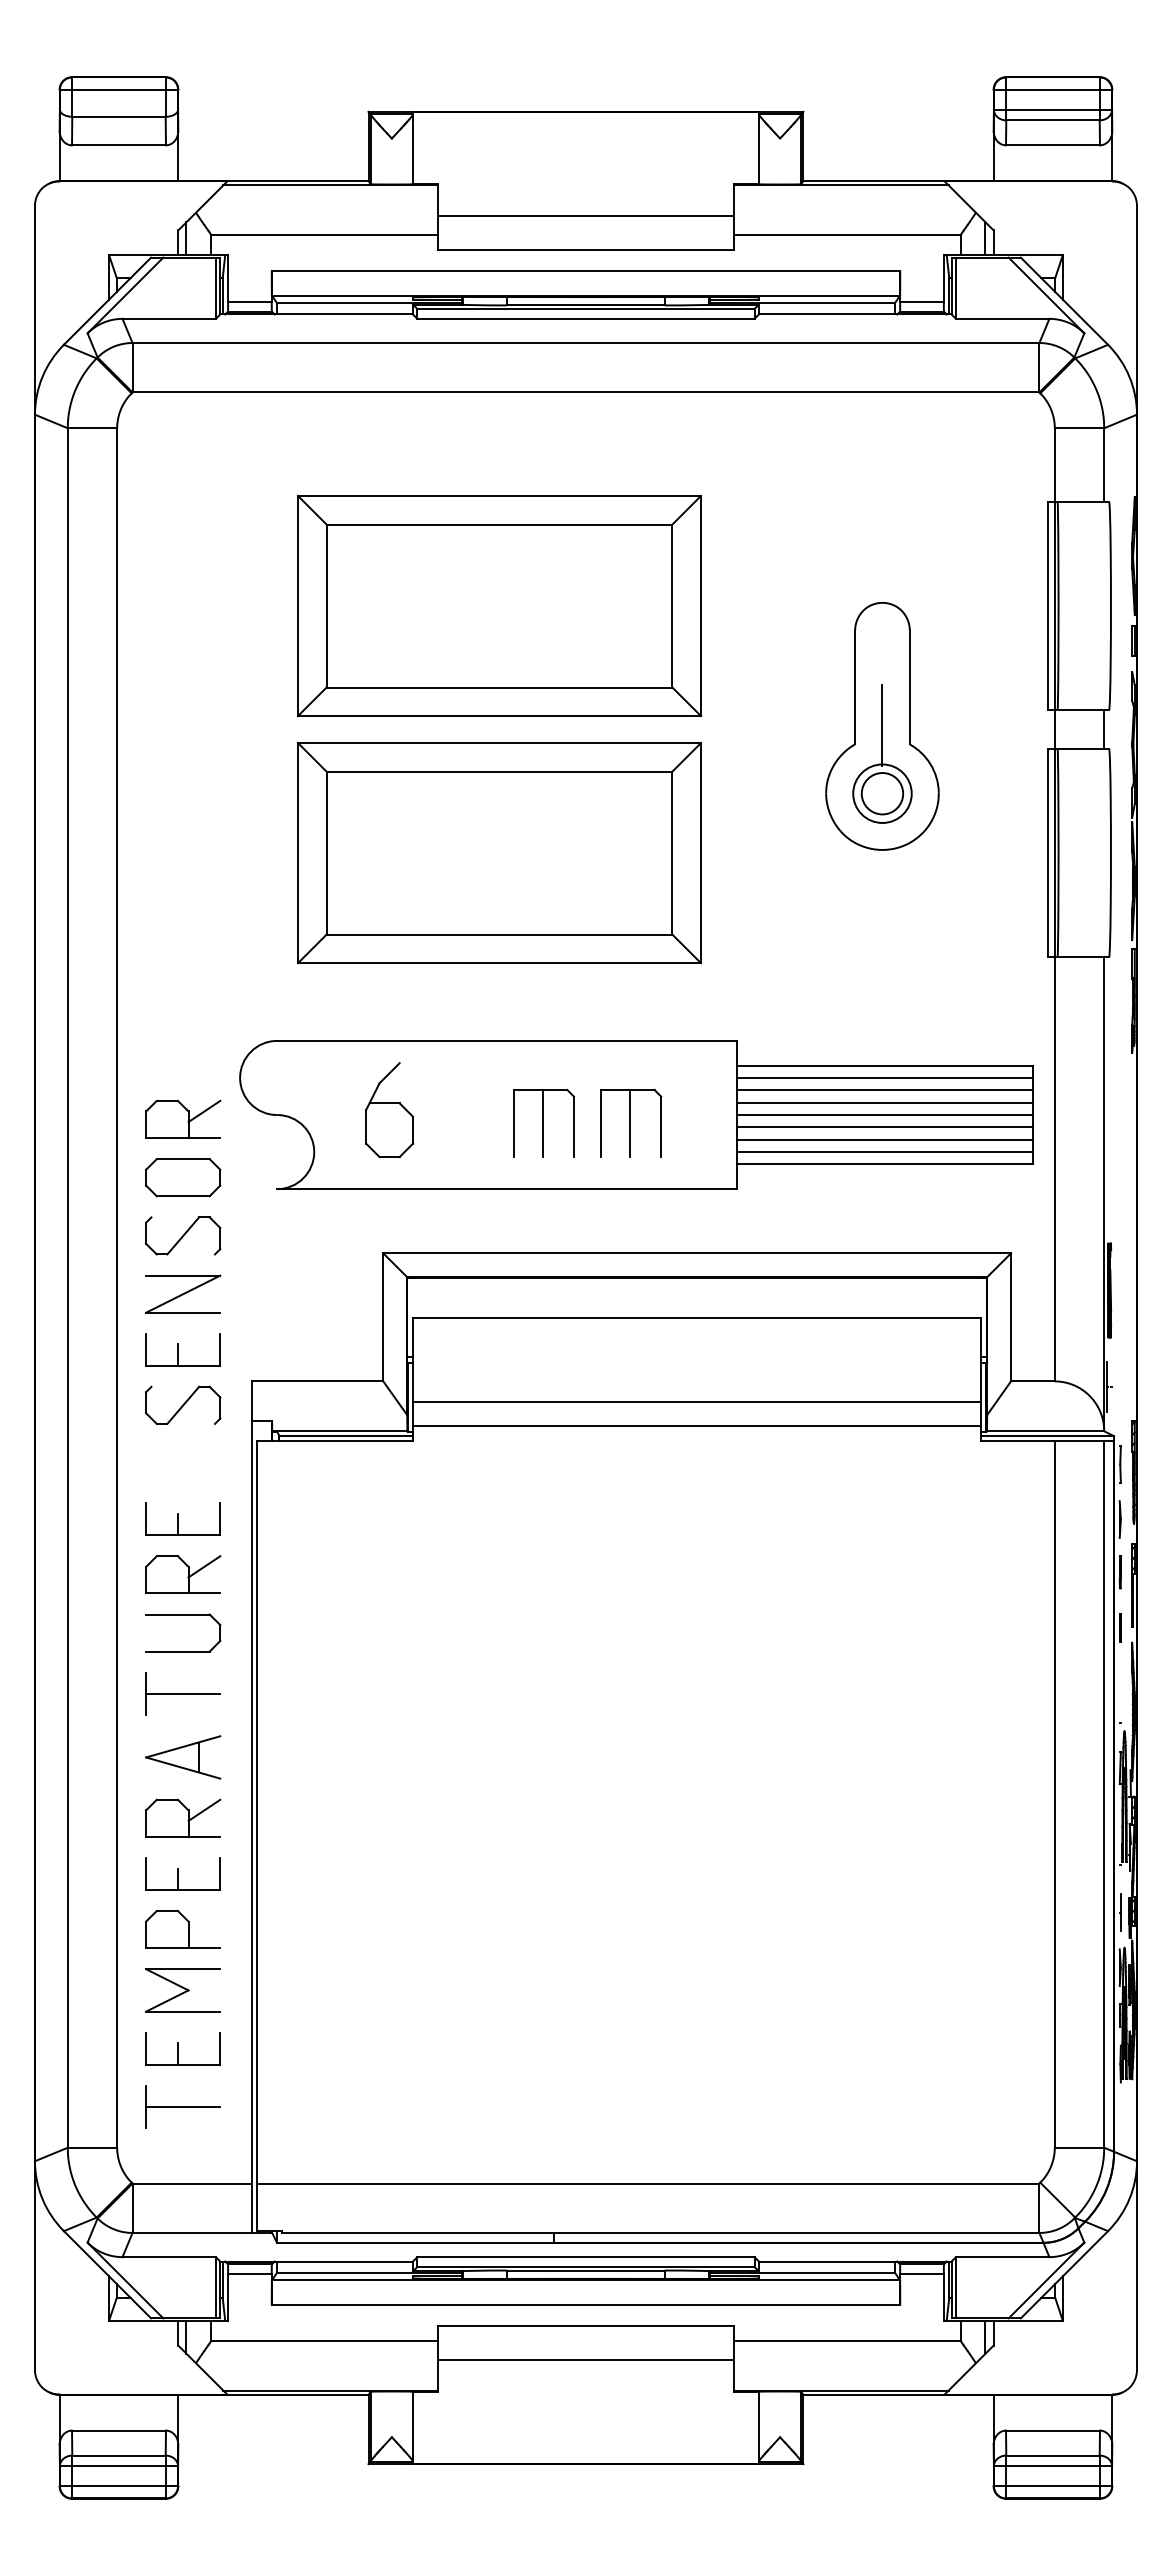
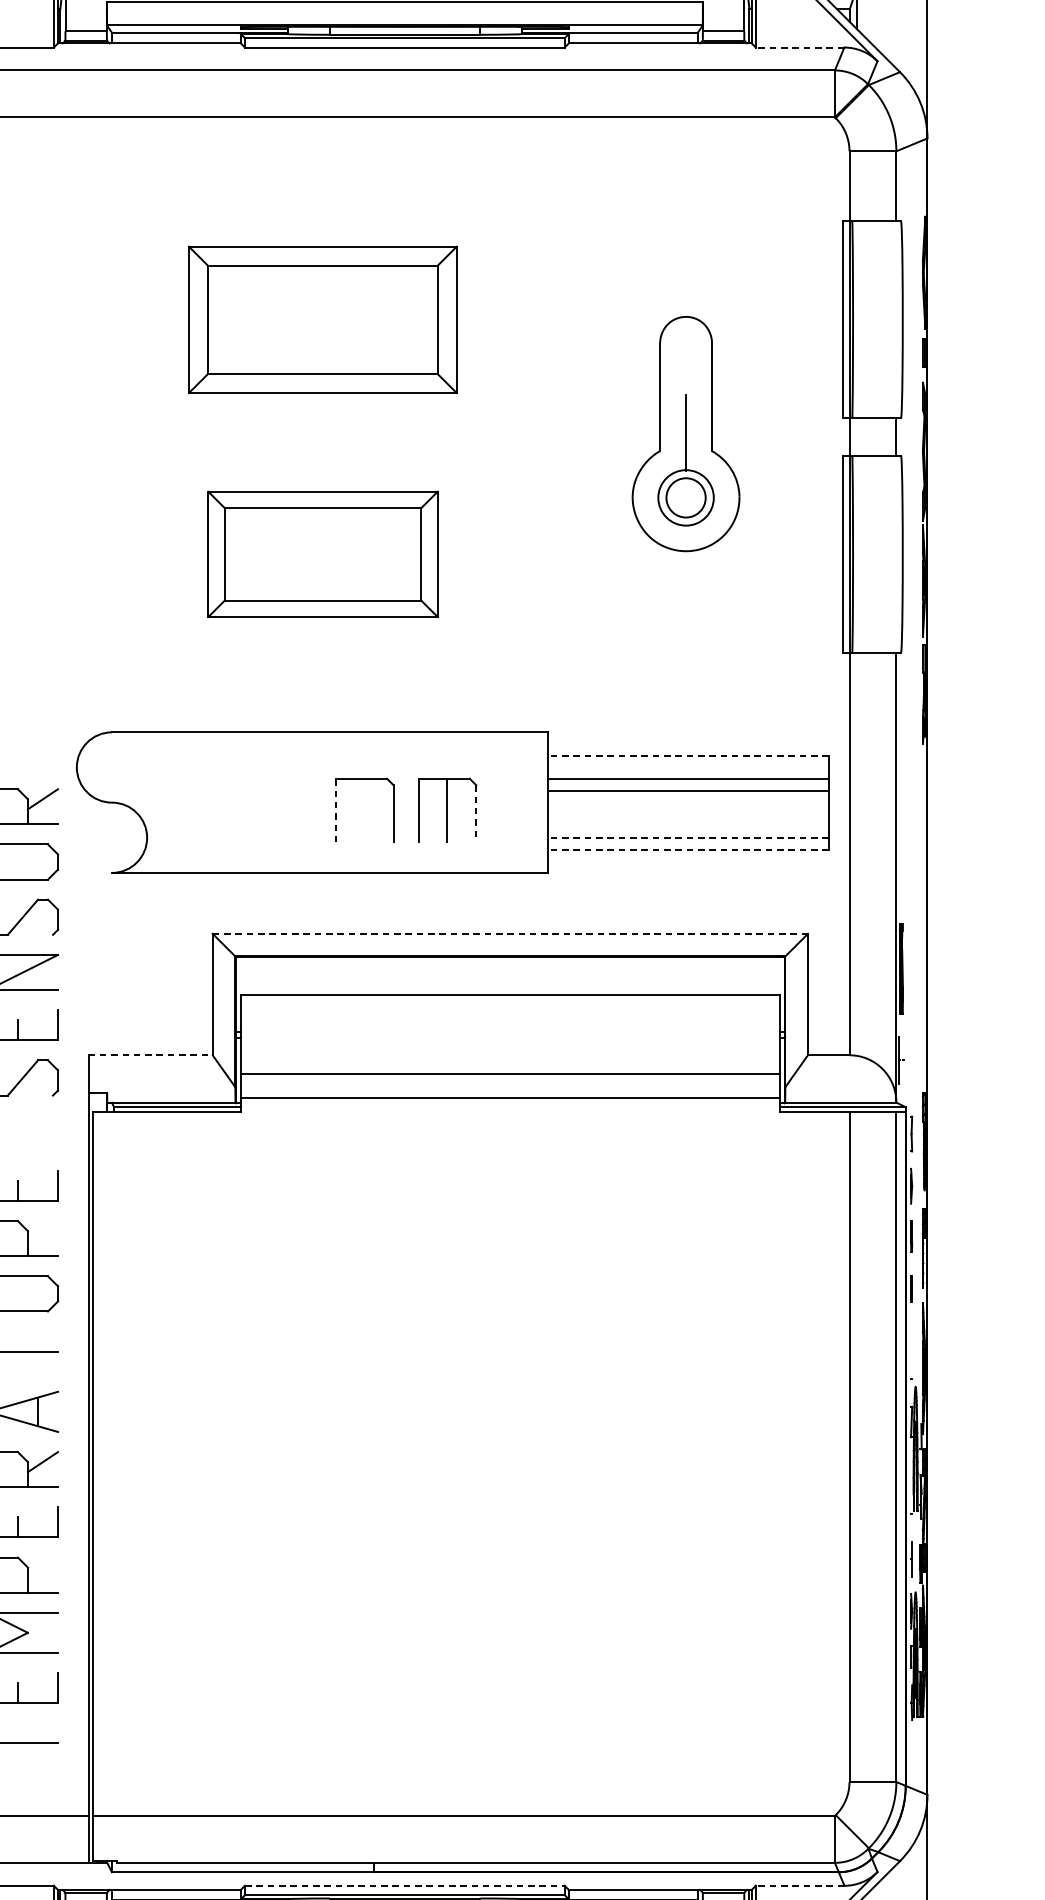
line: (1002, 318) -> (799, 47), solid -> dashed
part: (499, 605) -> (322, 319), size x0.7
part: (499, 853) -> (322, 554), size x0.6
line: (884, 1065) -> (687, 755), solid -> dashed
line: (884, 1077) -> (687, 767), removed
part: (389, 1110) -> (218, 798), removed
line: (884, 1115) -> (687, 803), removed
line: (513, 1123) -> (336, 810), solid -> dashed
line: (542, 1123) -> (363, 810), removed
line: (661, 1127) -> (476, 814), solid -> dashed
line: (884, 1127) -> (687, 814), removed
line: (884, 1139) -> (687, 825), removed
line: (884, 1152) -> (687, 838), solid -> dashed
line: (884, 1164) -> (687, 849), solid -> dashed
line: (697, 1253) -> (510, 933), solid -> dashed
line: (318, 1381) -> (151, 1055), solid -> dashed
line: (204, 1566) -> (43, 1230), removed
line: (585, 2257) -> (404, 1886), solid -> dashed
line: (1002, 2257) -> (799, 1886), solid -> dashed

